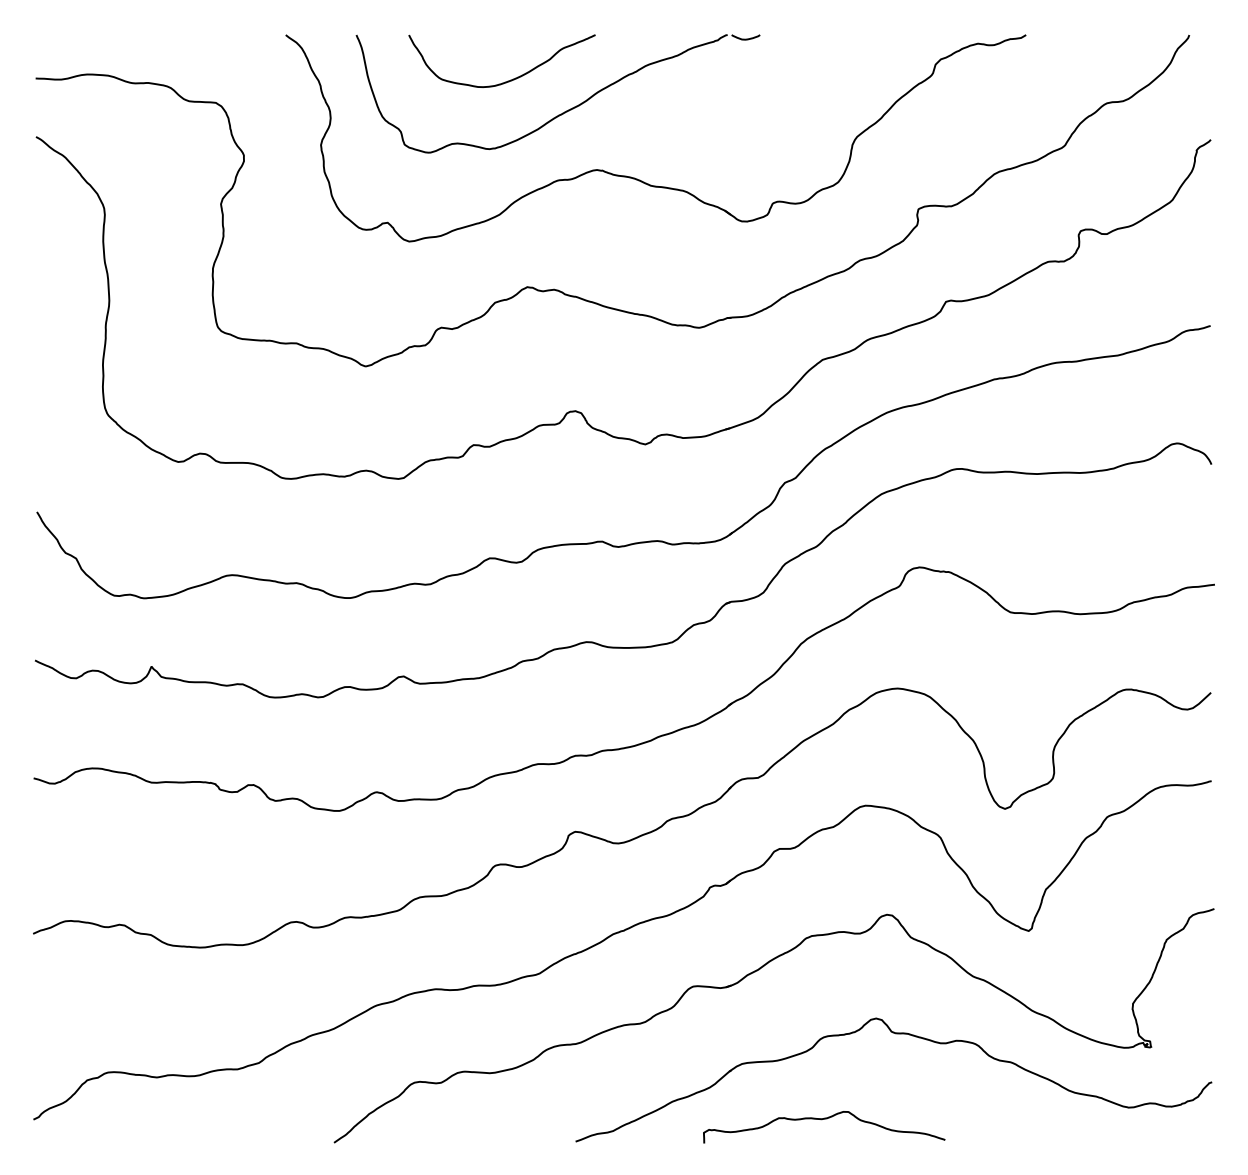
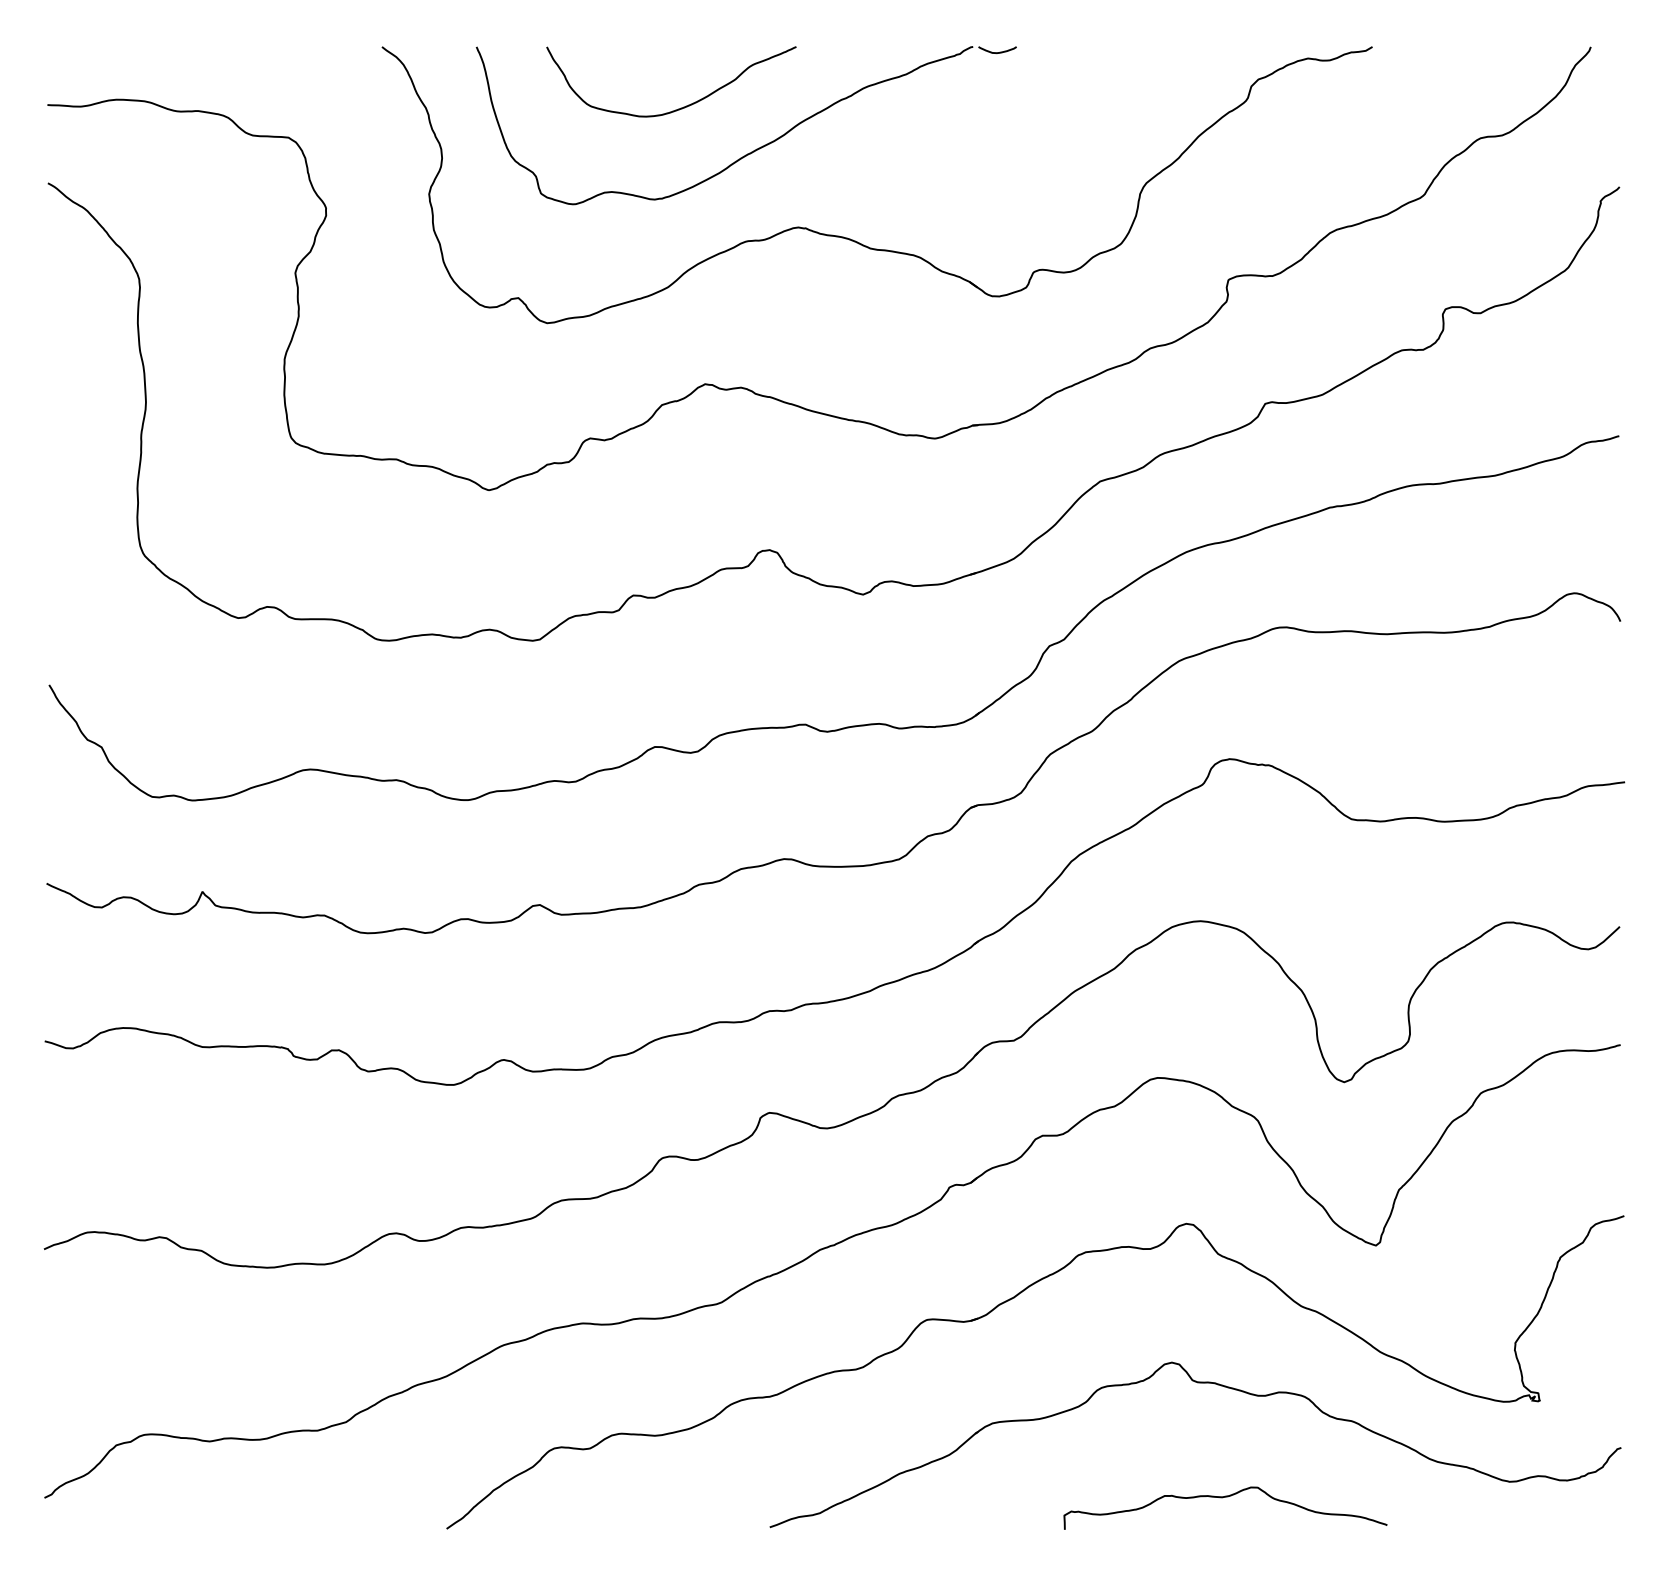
curve: (822, 1120) -> (1222, 1498), moved

